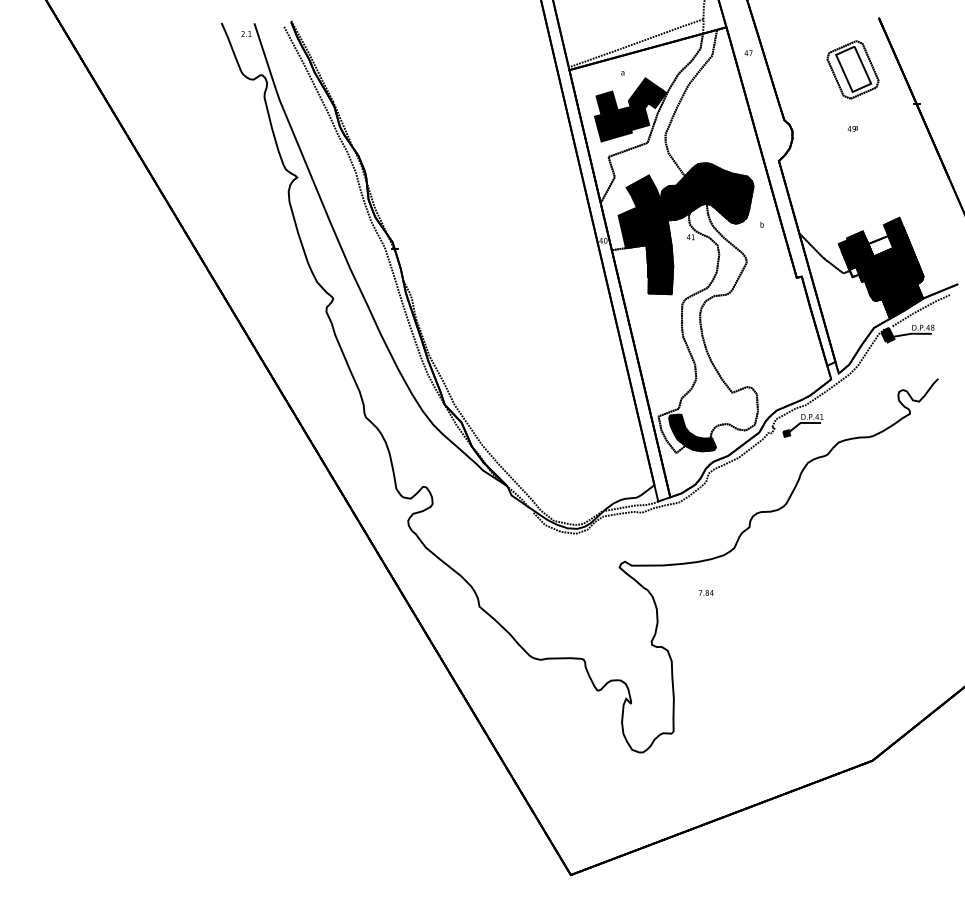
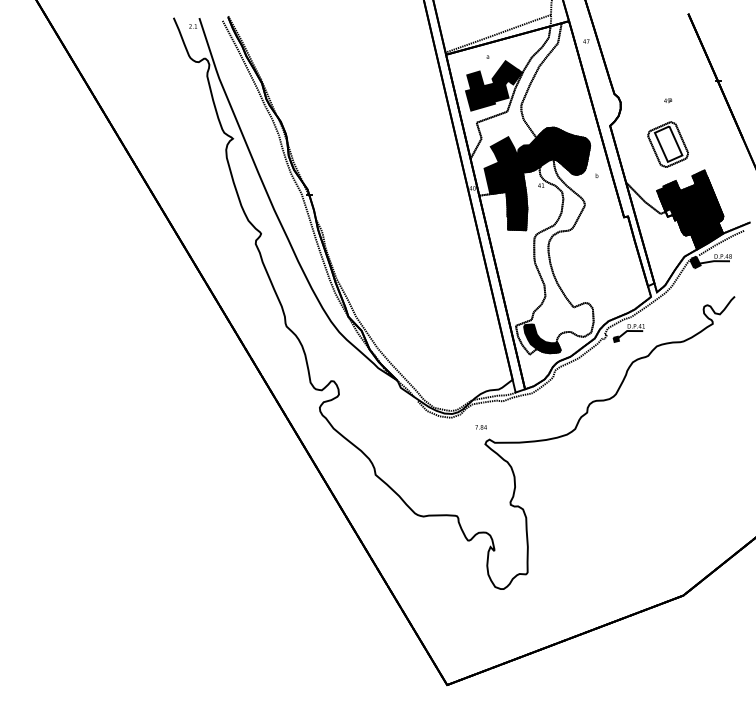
part: (852, 69) -> (667, 144), moved
fill: (880, 245) -> (689, 192), added
text: (706, 592) -> (481, 427), moved

